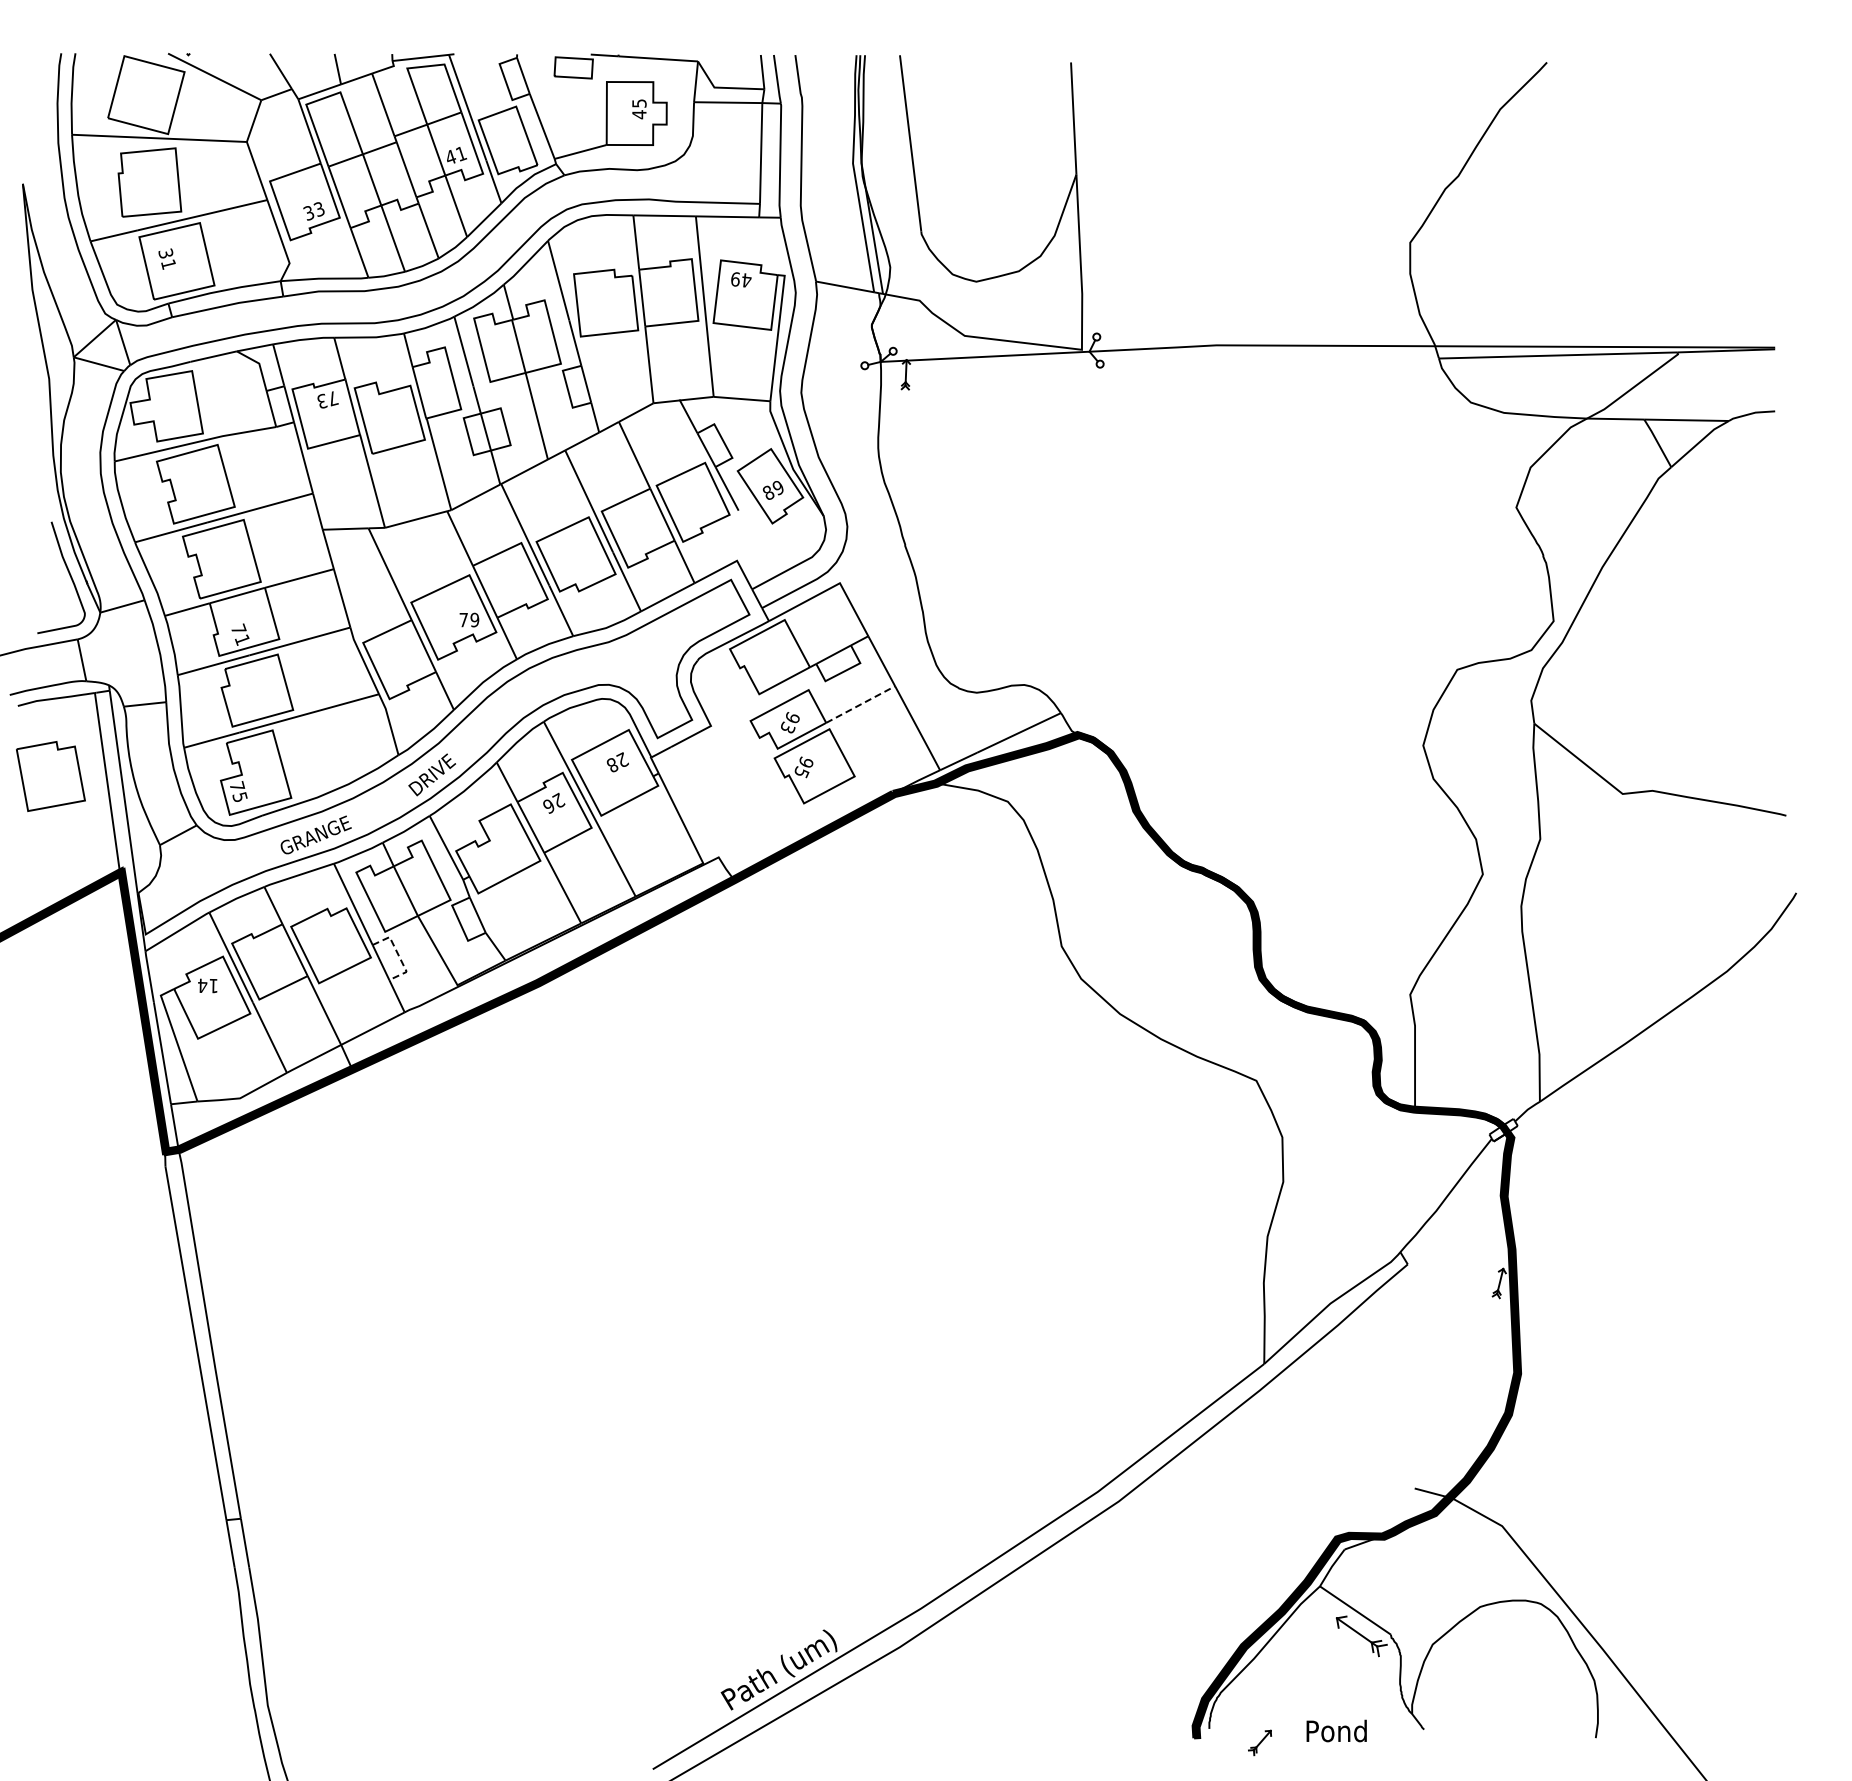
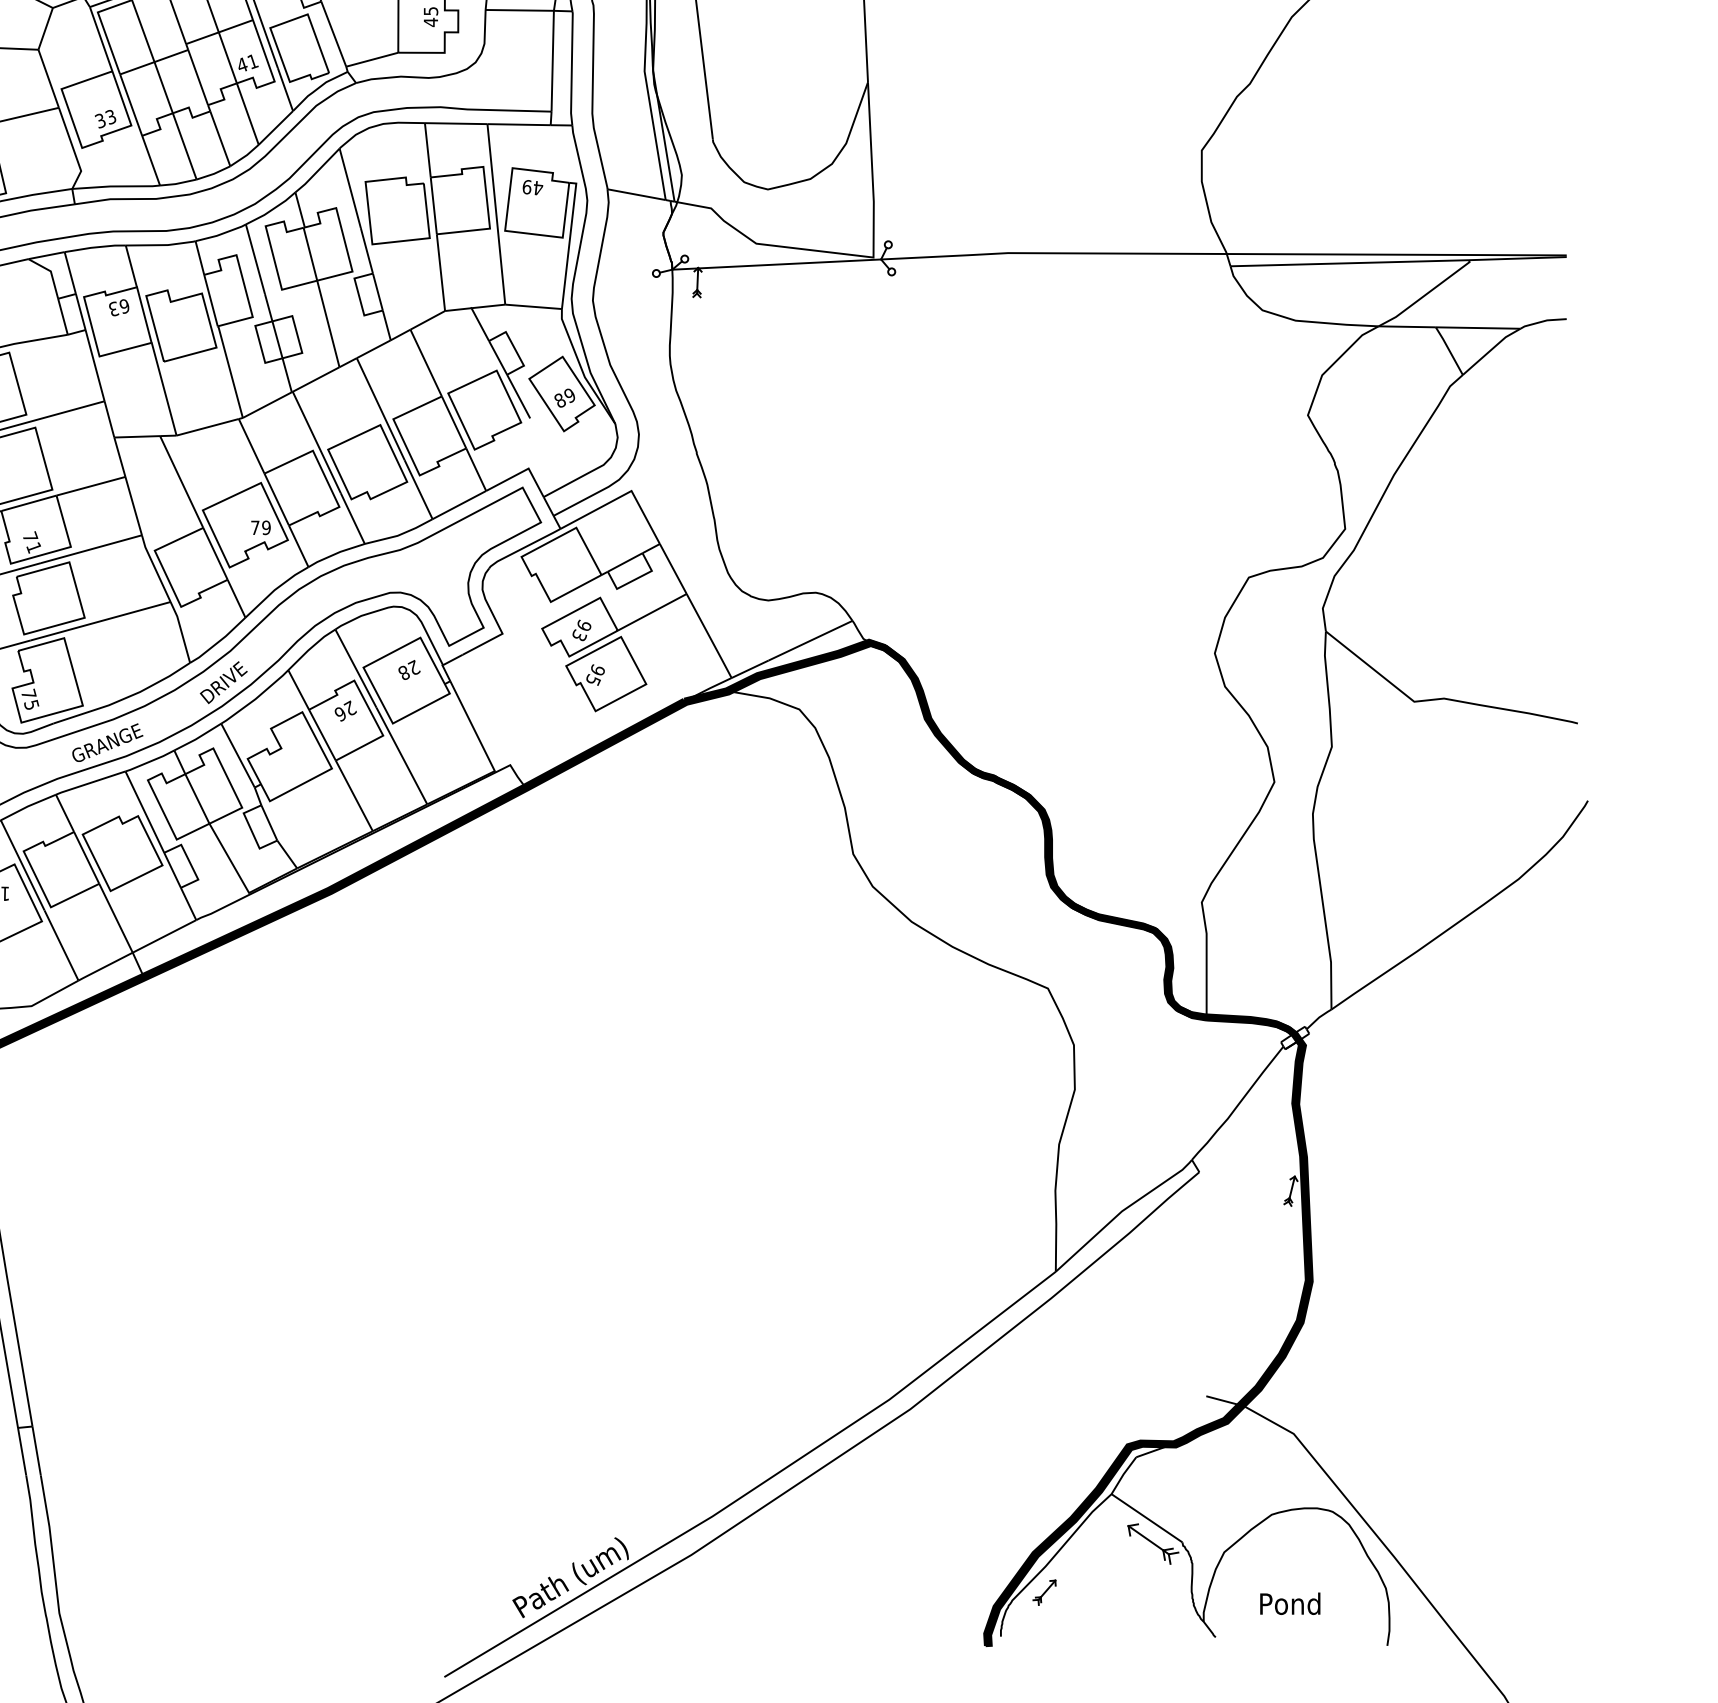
text: (333, 398) -> (125, 306), 73 -> 63
line: (861, 704) -> (653, 612), dashed -> solid
line: (398, 954) -> (190, 862), dashed -> solid
text: (1336, 1730) -> (1290, 1603), moved
part: (1259, 1742) -> (1044, 1592), moved

